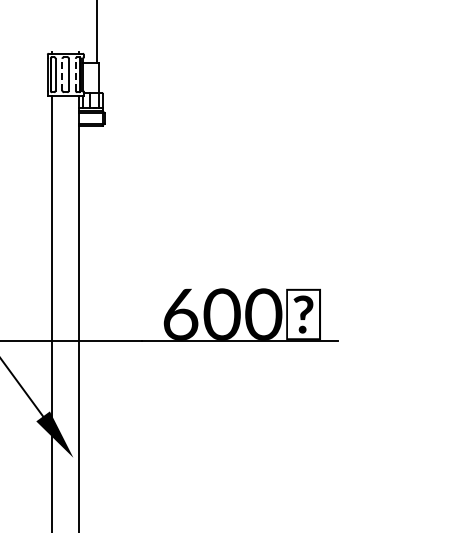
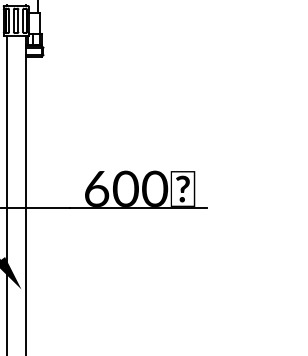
line: (62, 74) -> (13, 20), dashed -> solid
line: (75, 74) -> (23, 20), dashed -> solid

